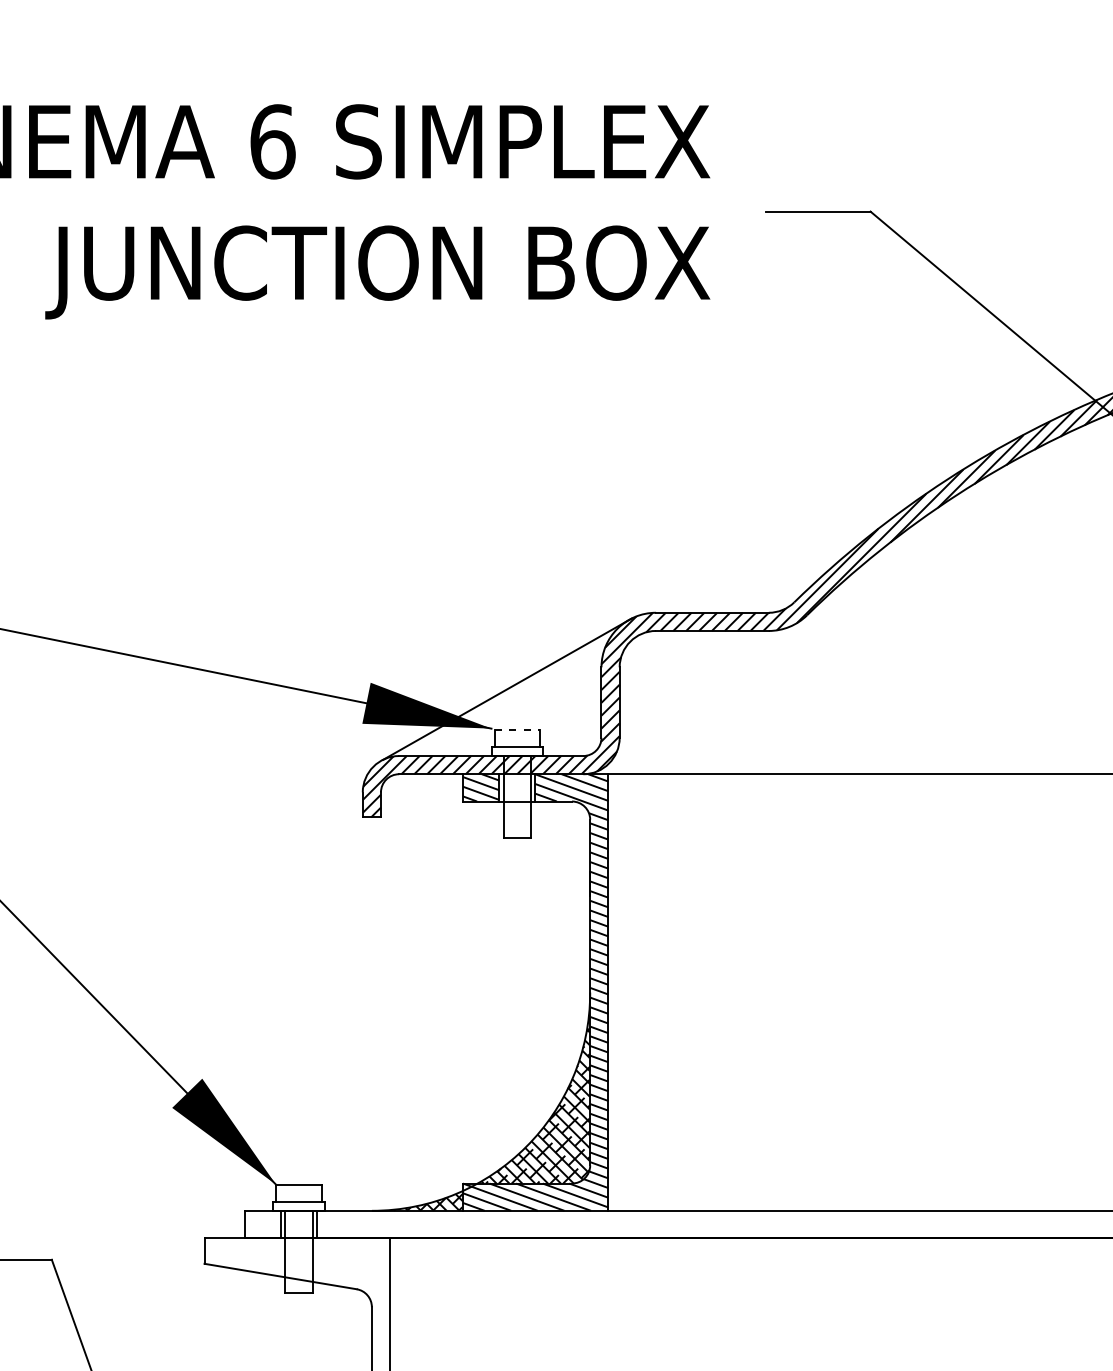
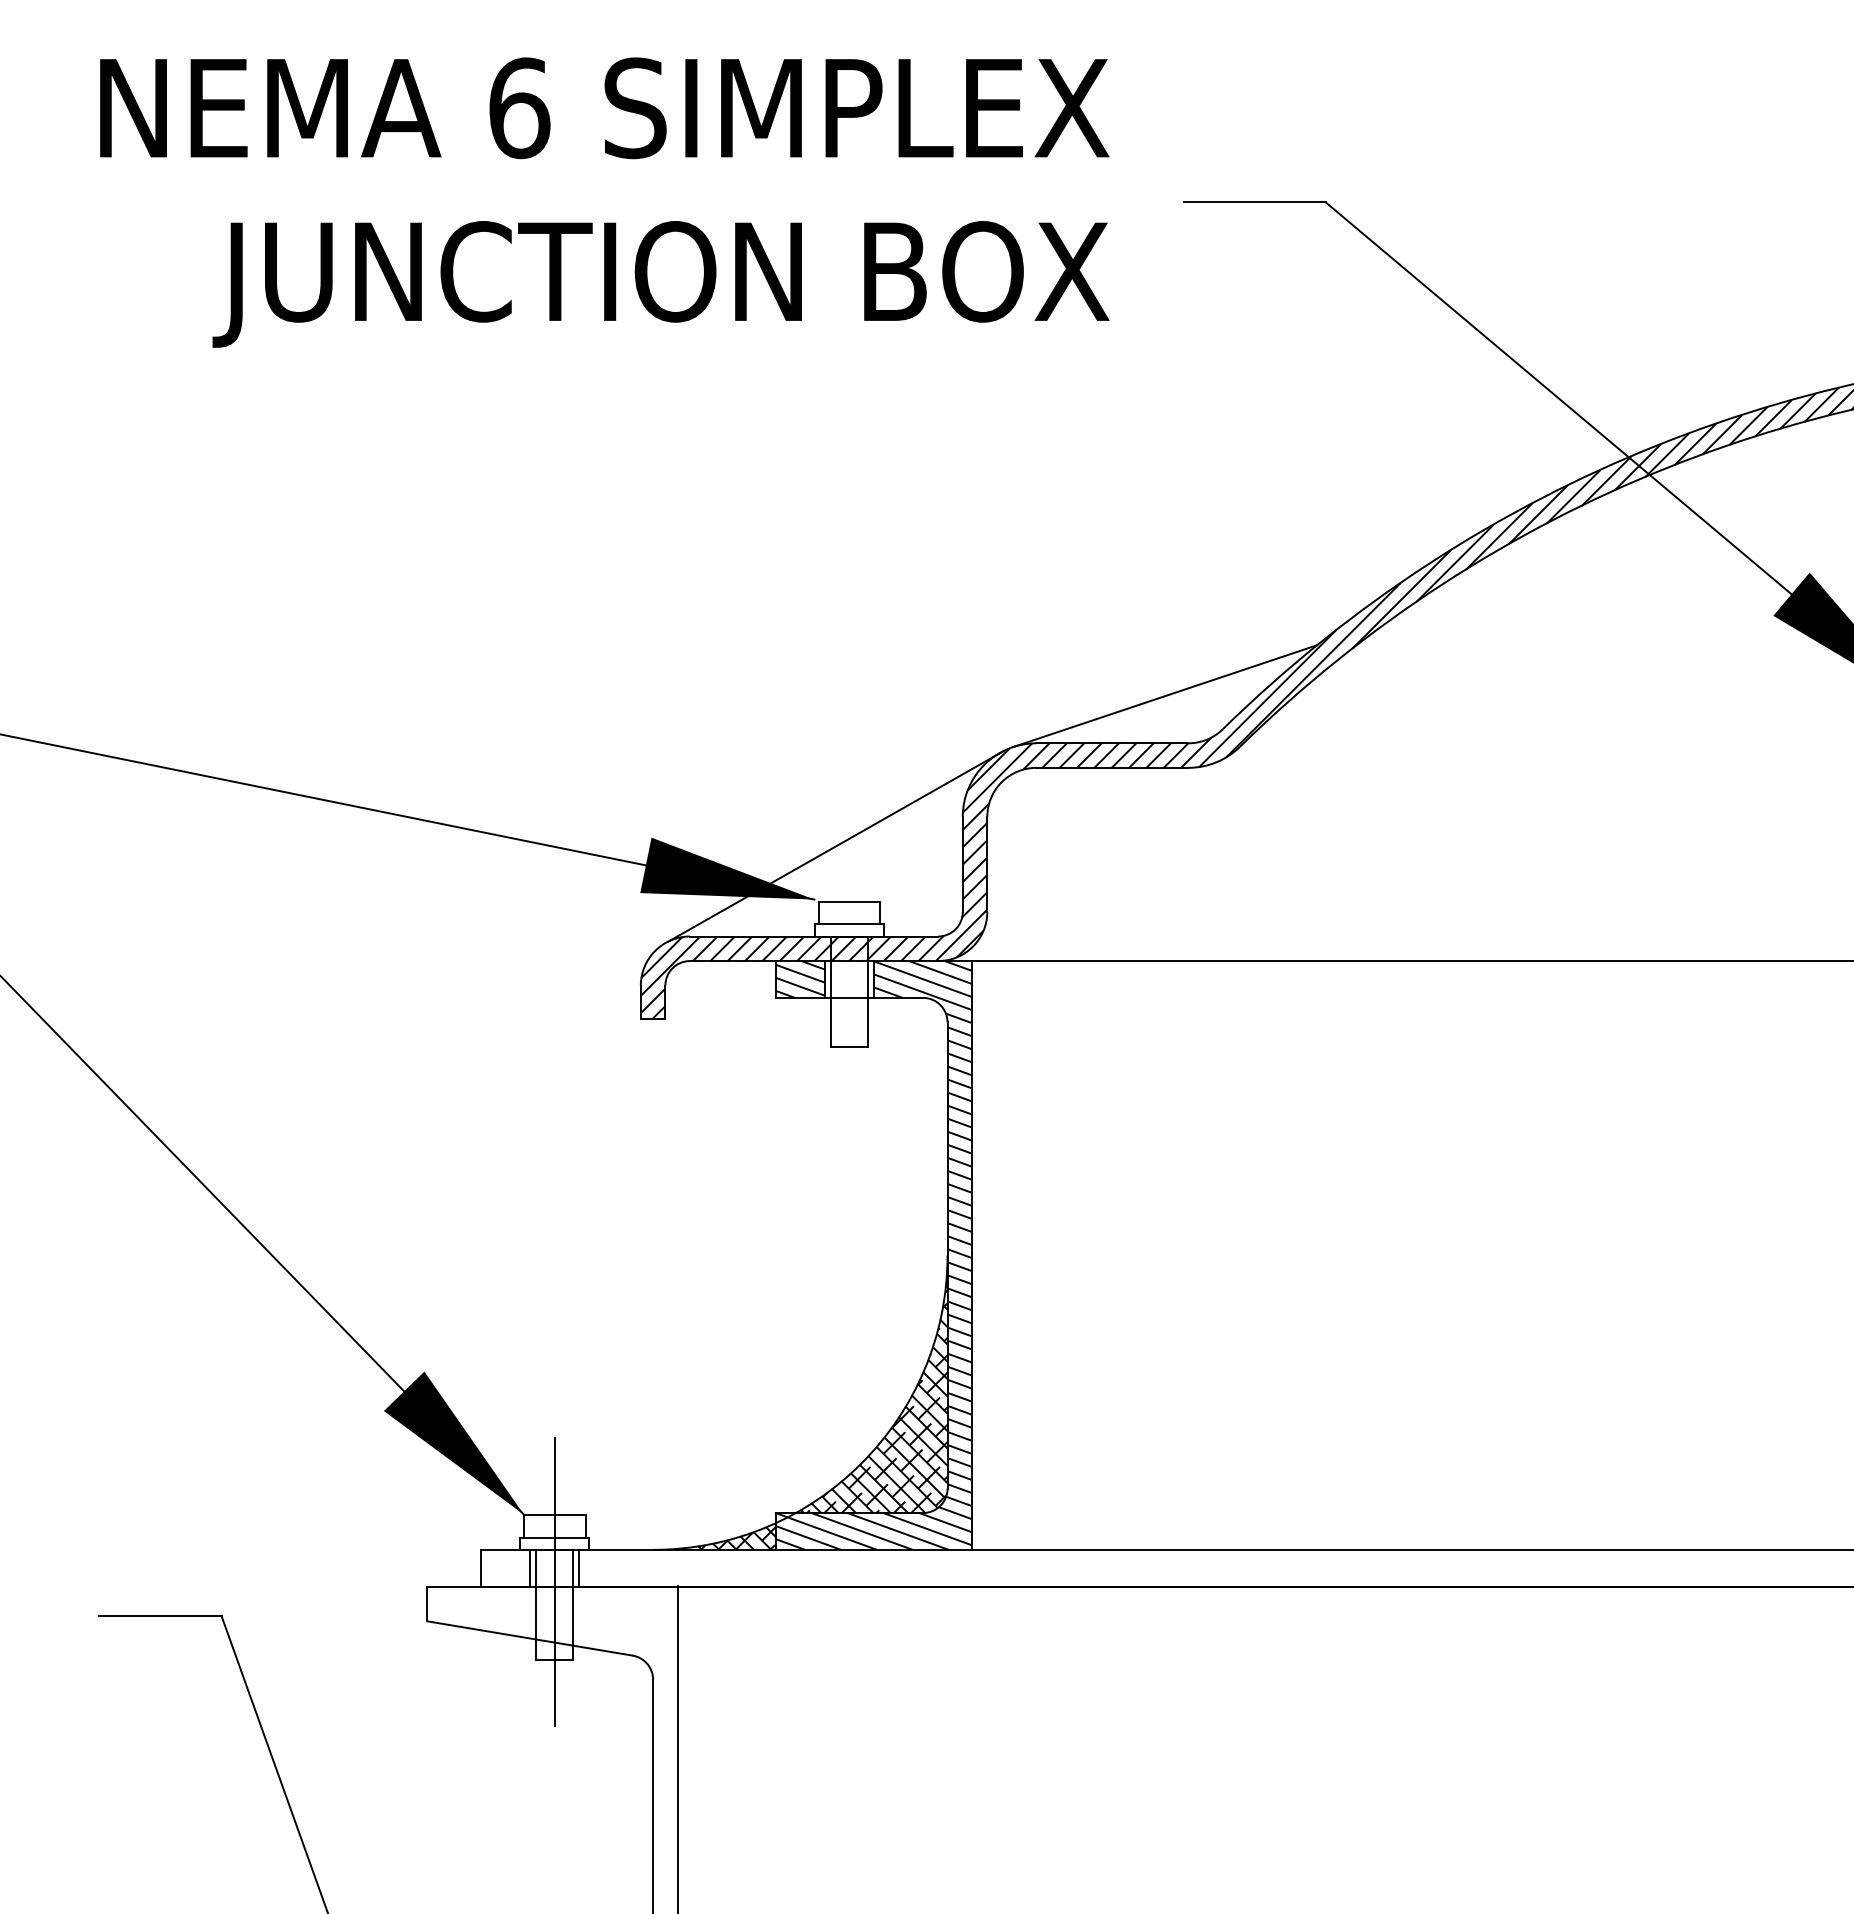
line: (751, 578) -> (1164, 696), added
line: (517, 730) -> (849, 901), dashed -> solid
line: (298, 1234) -> (554, 1581), added

